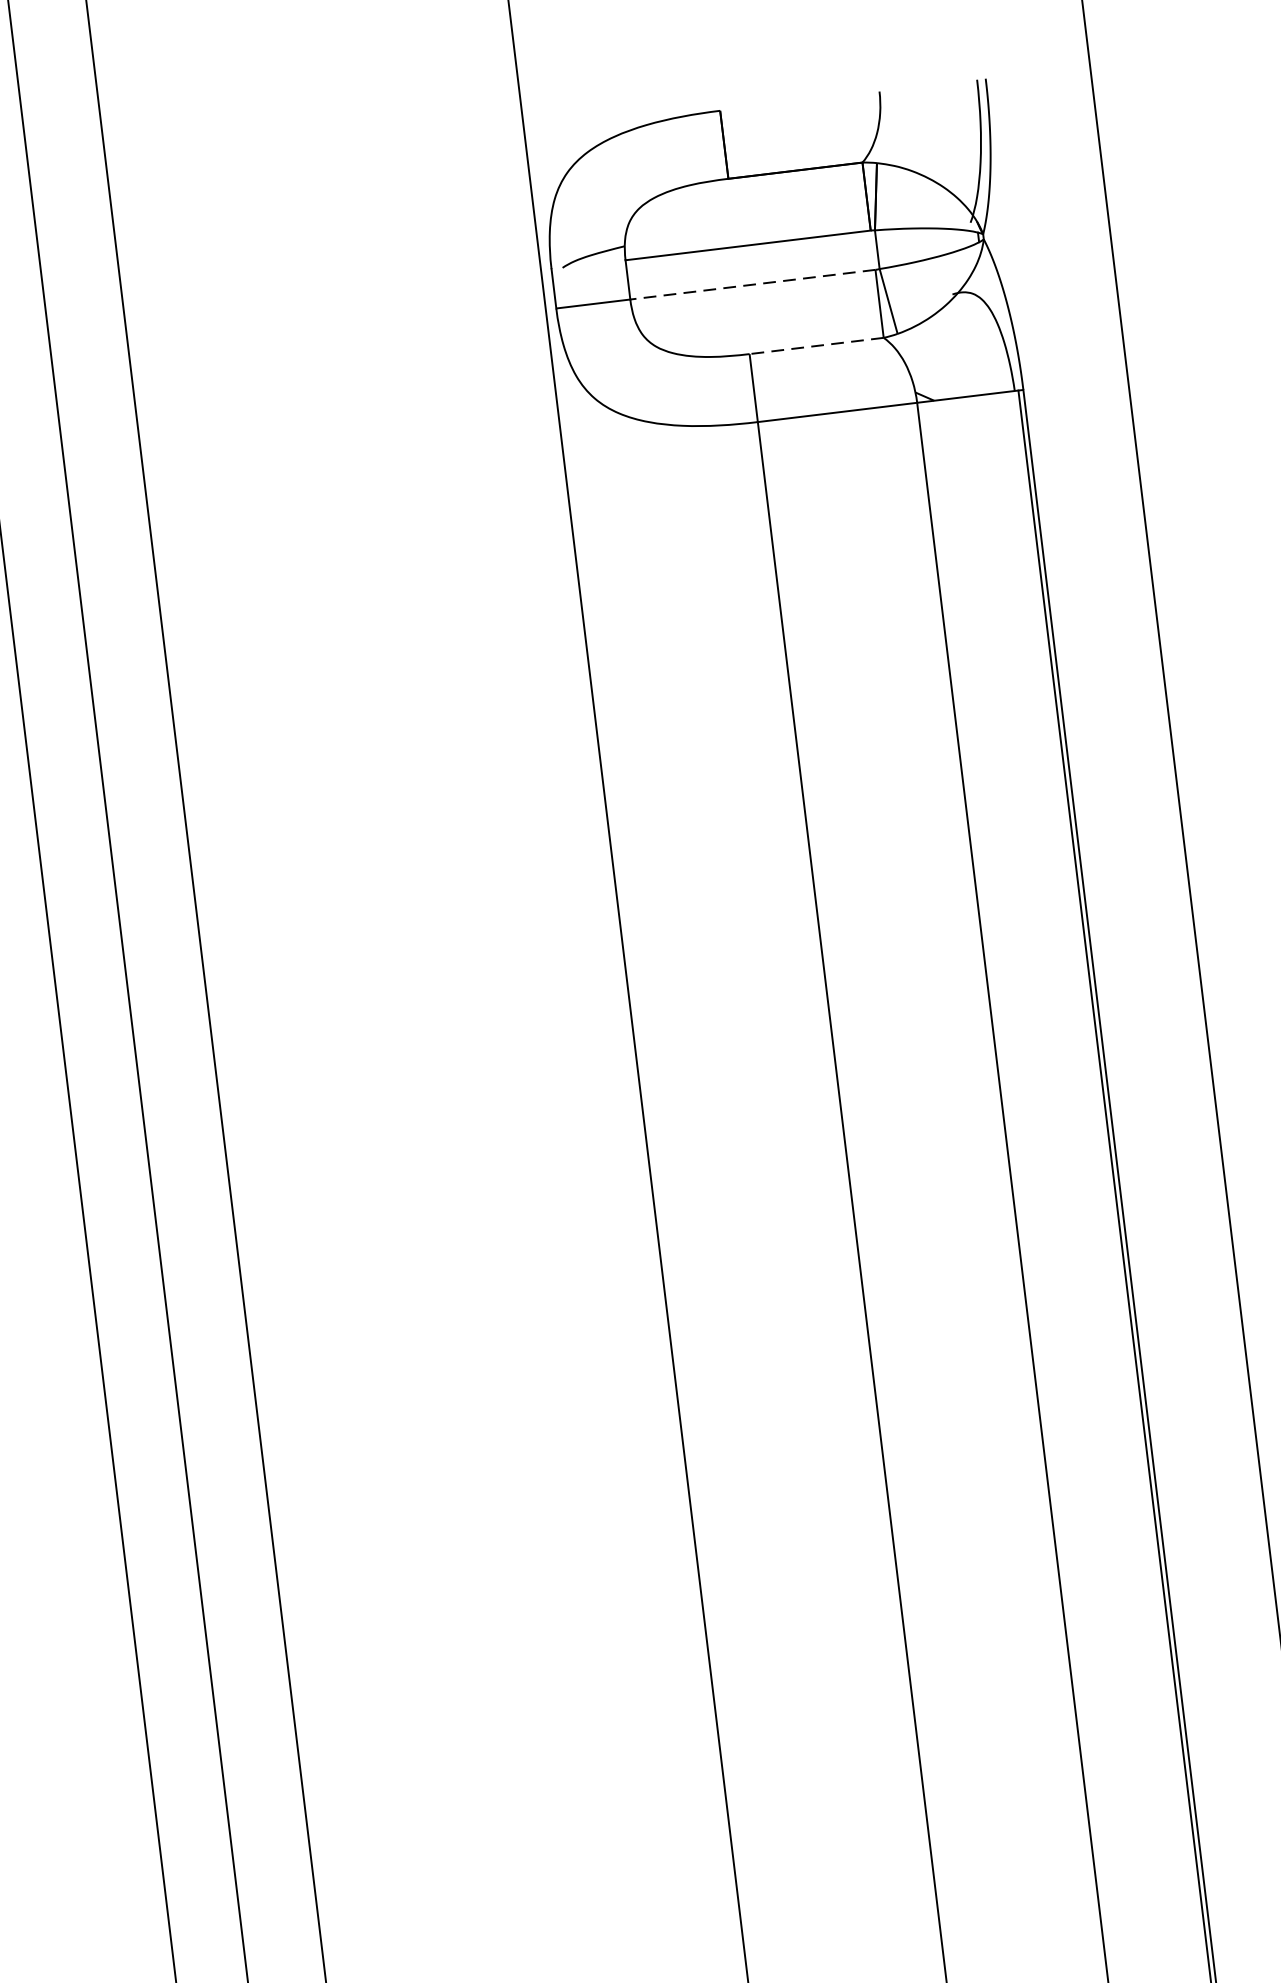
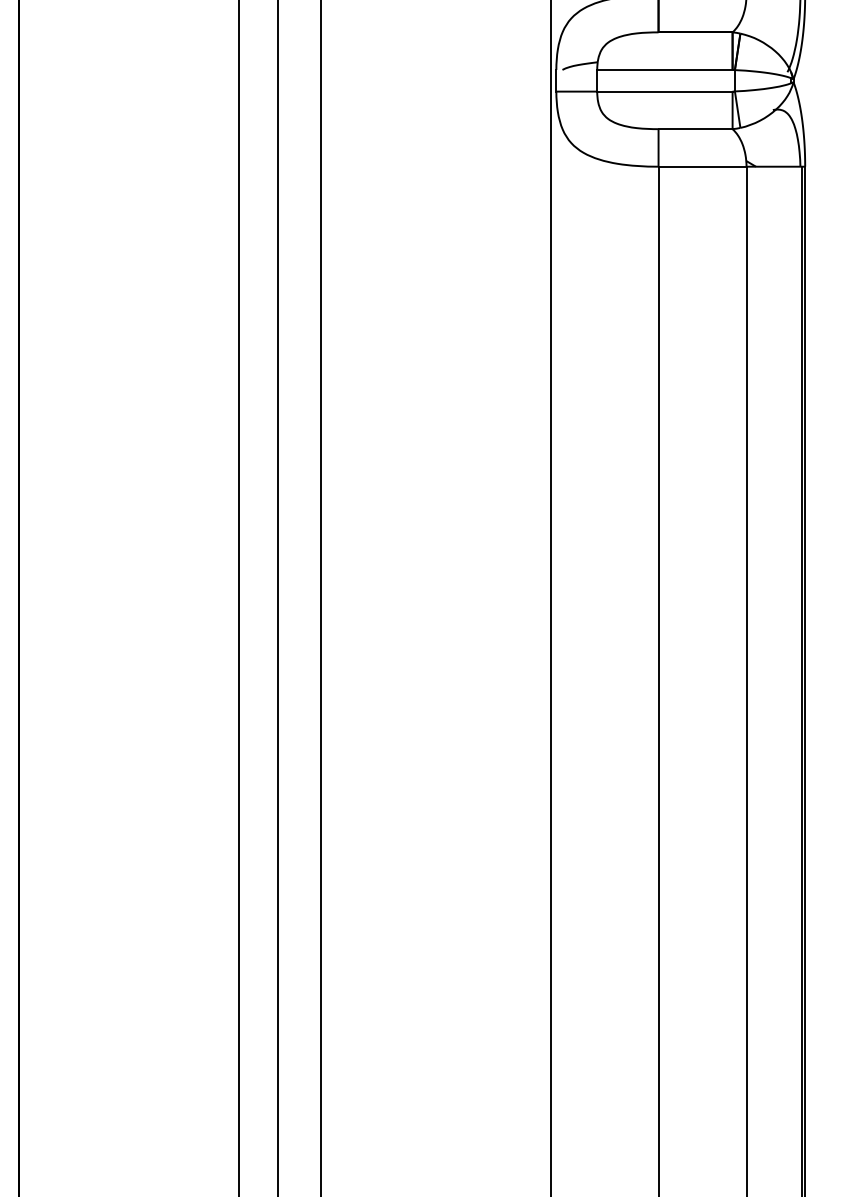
line: (752, 284) -> (664, 91), dashed -> solid
line: (816, 346) -> (695, 129), dashed -> solid

